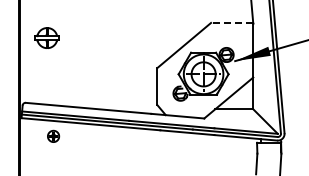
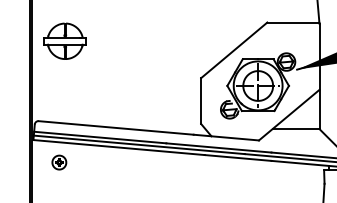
line: (232, 22) -> (293, 21), dashed -> solid
part: (46, 37) -> (64, 40), size x1.43
part: (53, 135) -> (59, 161), moved

